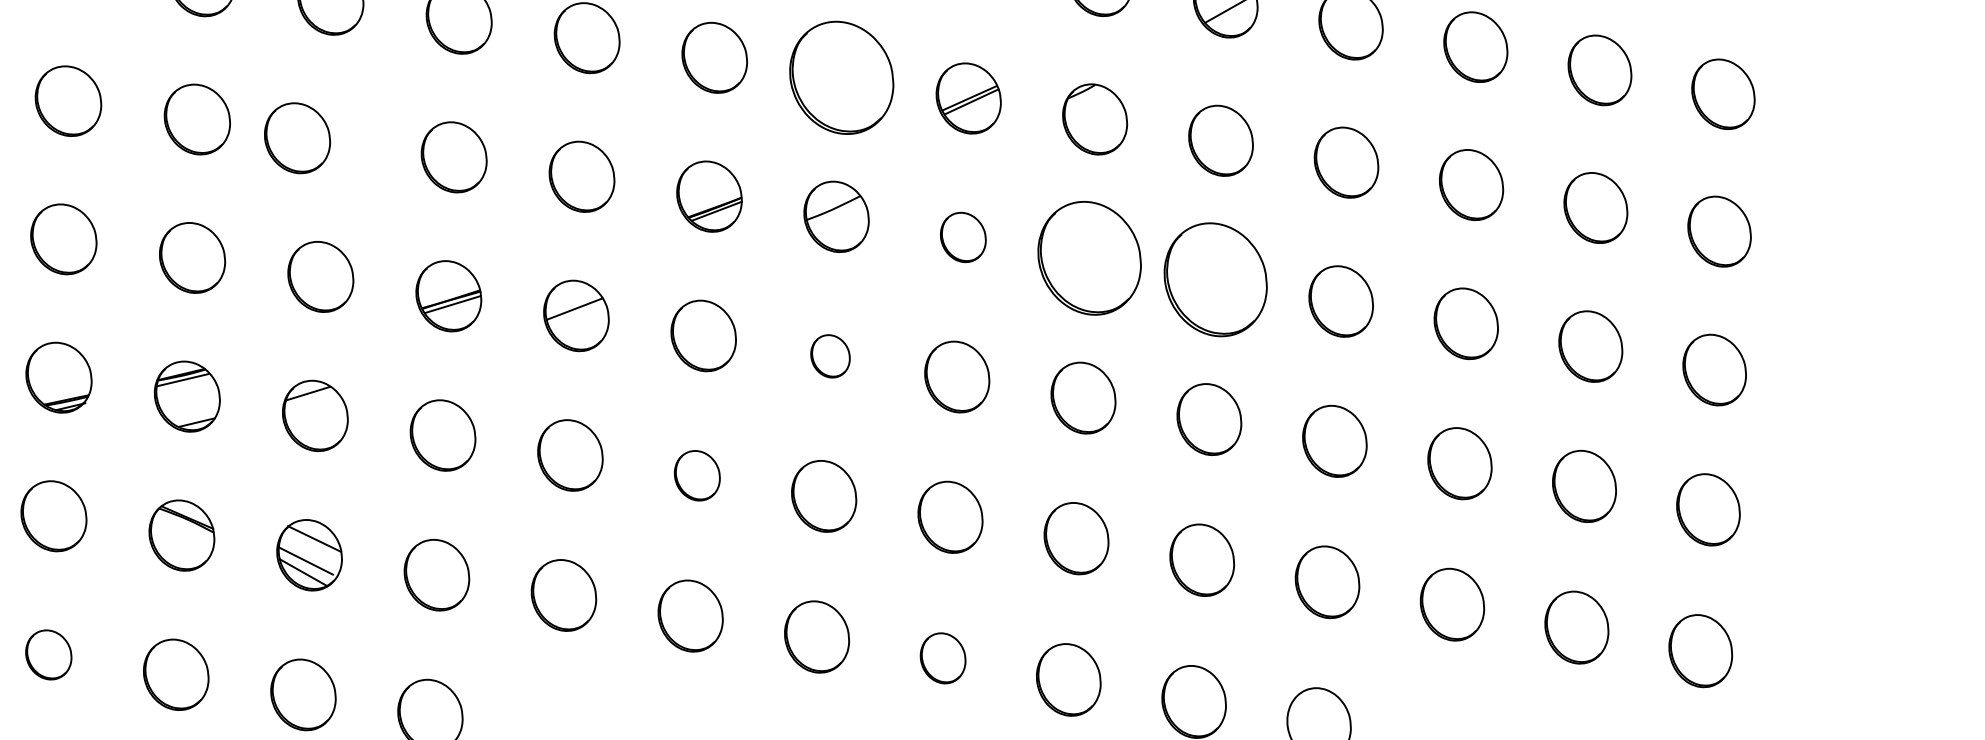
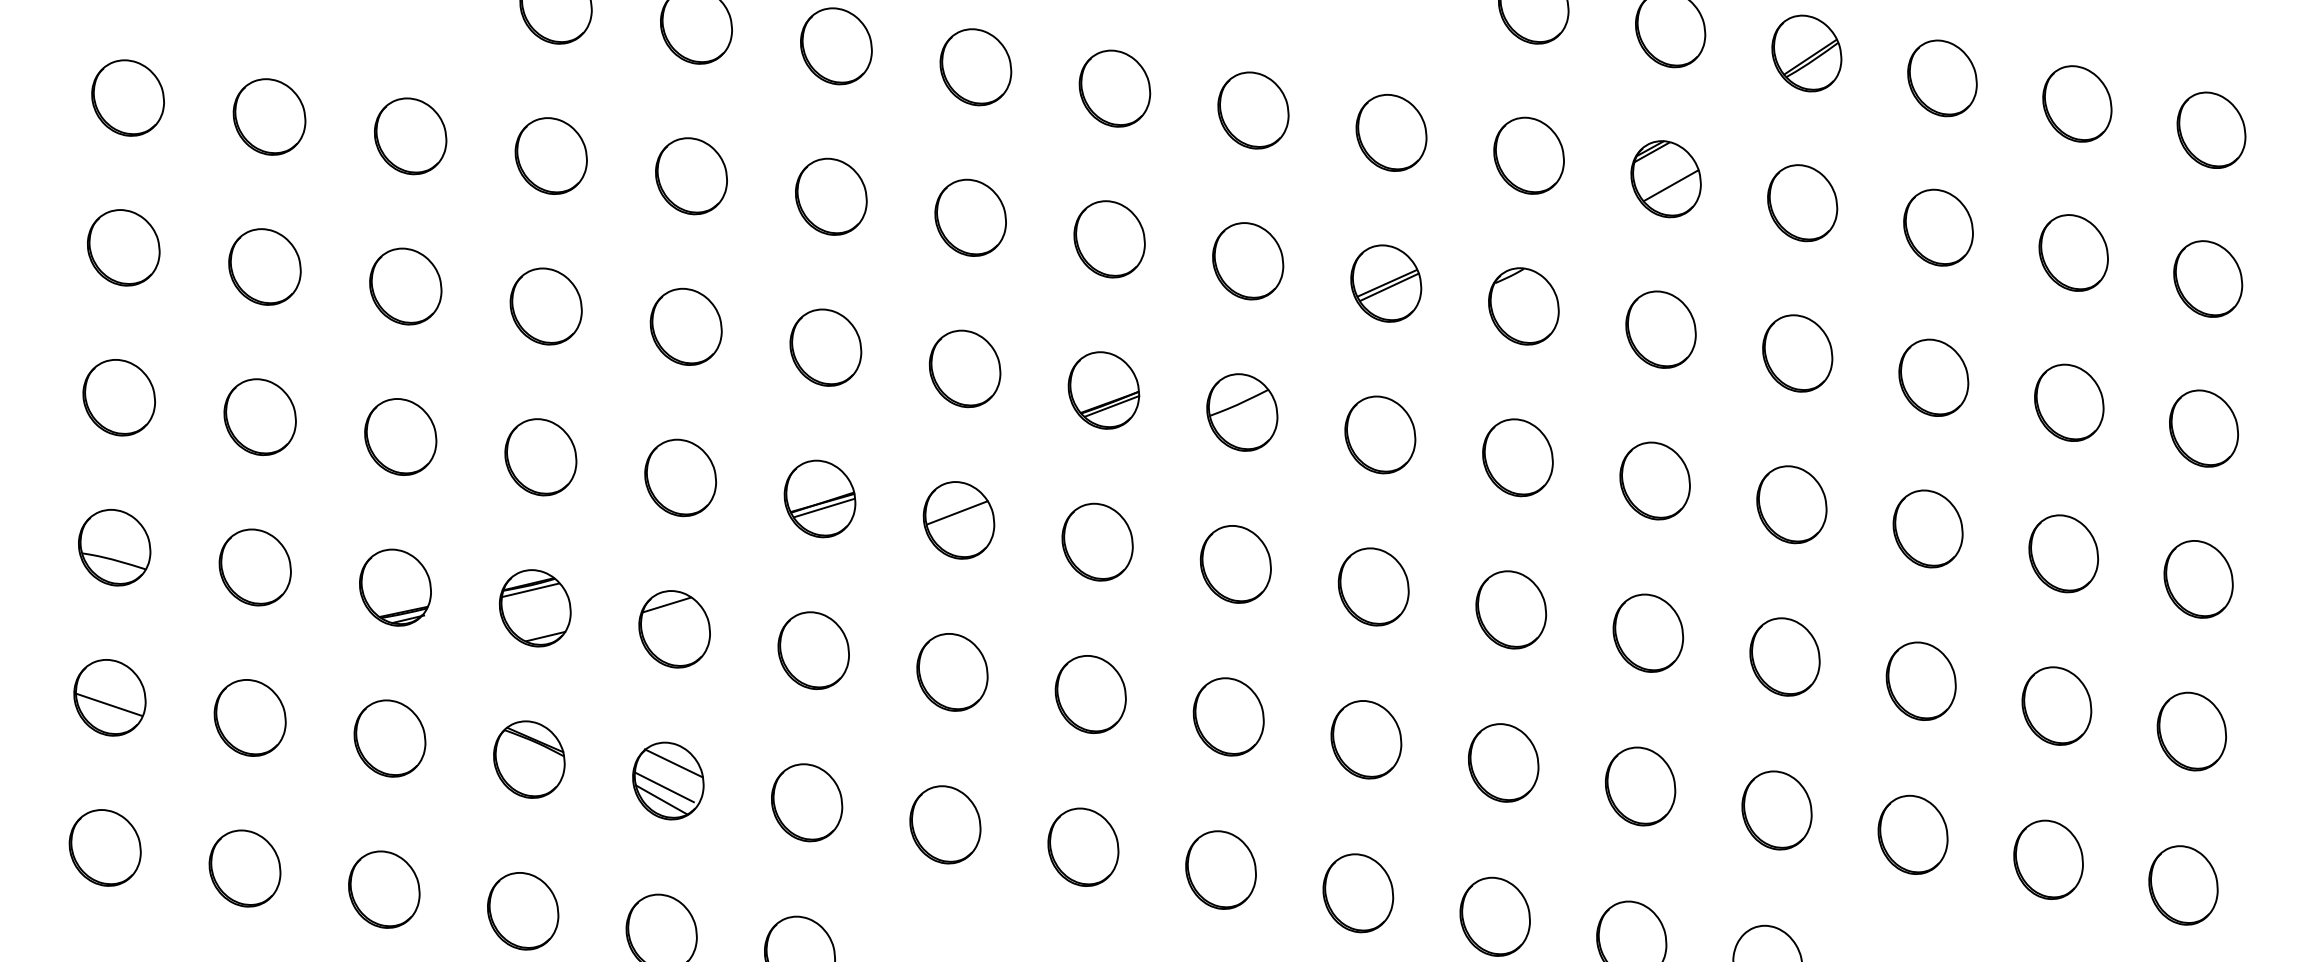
part: (842, 78) -> (1248, 261), size x0.62
part: (296, 137) -> (685, 326), moved
part: (963, 237) -> (1380, 434), size x1.43
part: (1089, 258) -> (1517, 457), size x0.62
part: (1215, 279) -> (1654, 480), size x0.62
part: (830, 356) -> (1235, 564), size x1.67
part: (697, 475) -> (1090, 694), size x1.43
part: (48, 654) -> (384, 889), size x1.43
part: (943, 658) -> (1358, 893), size x1.43

